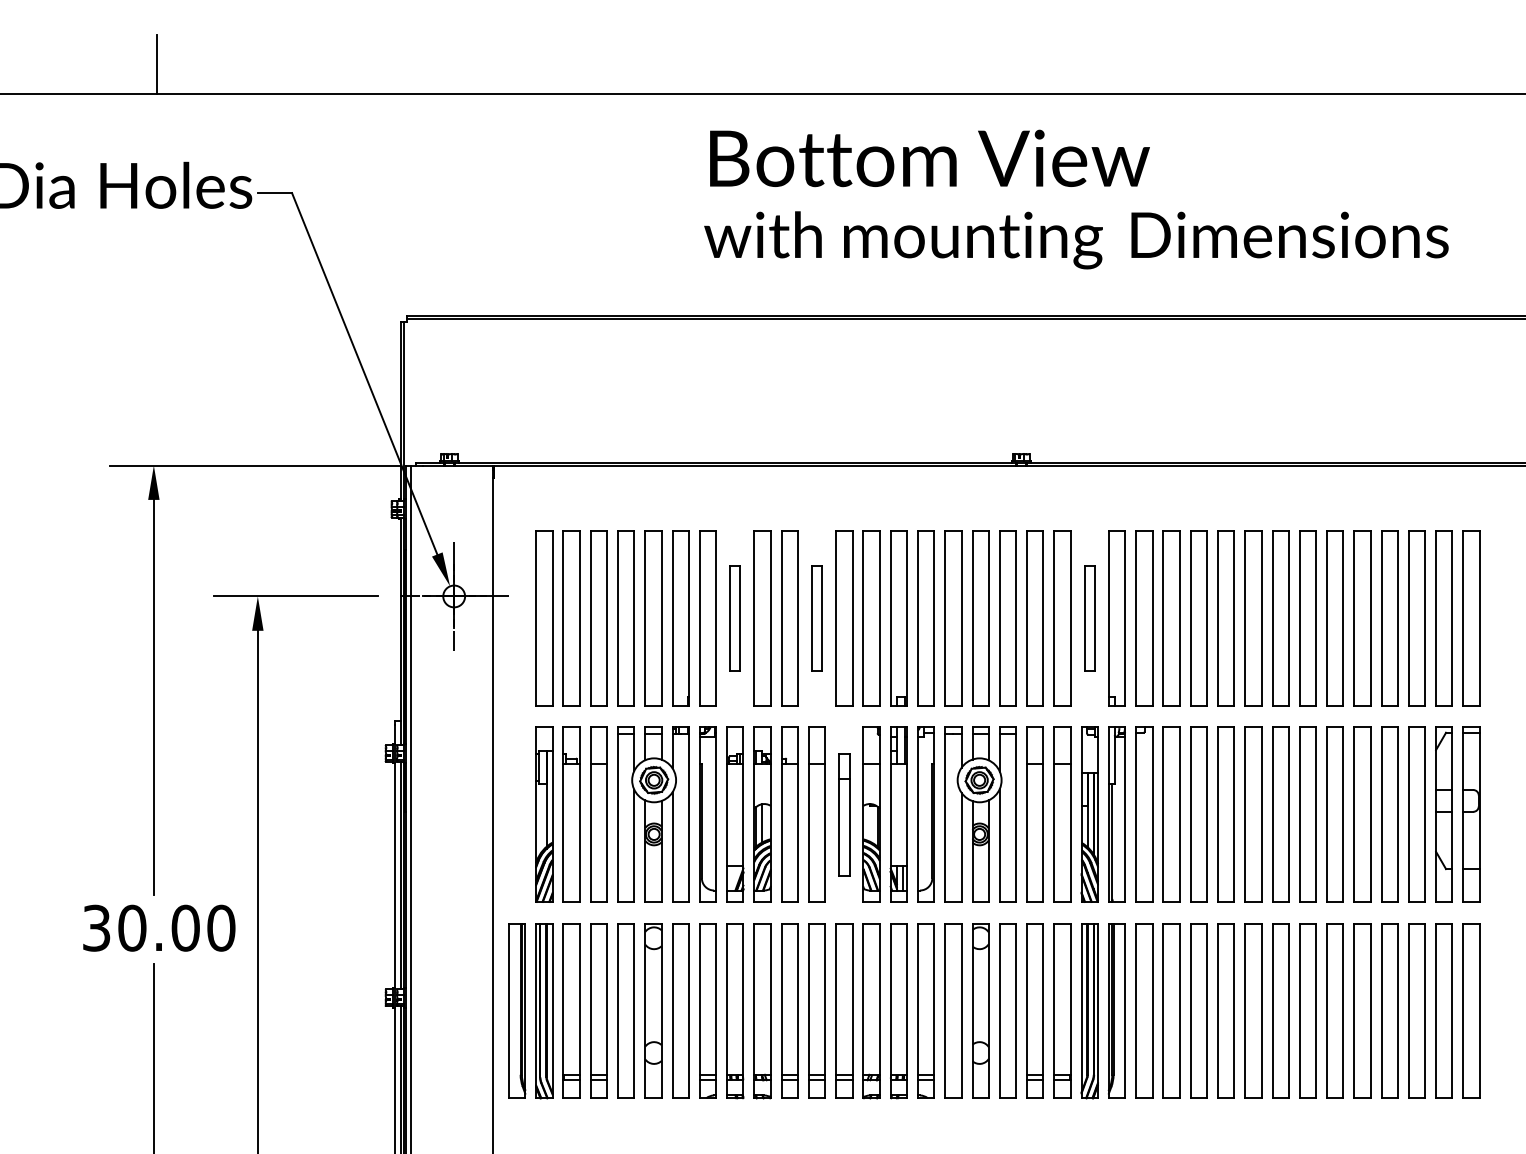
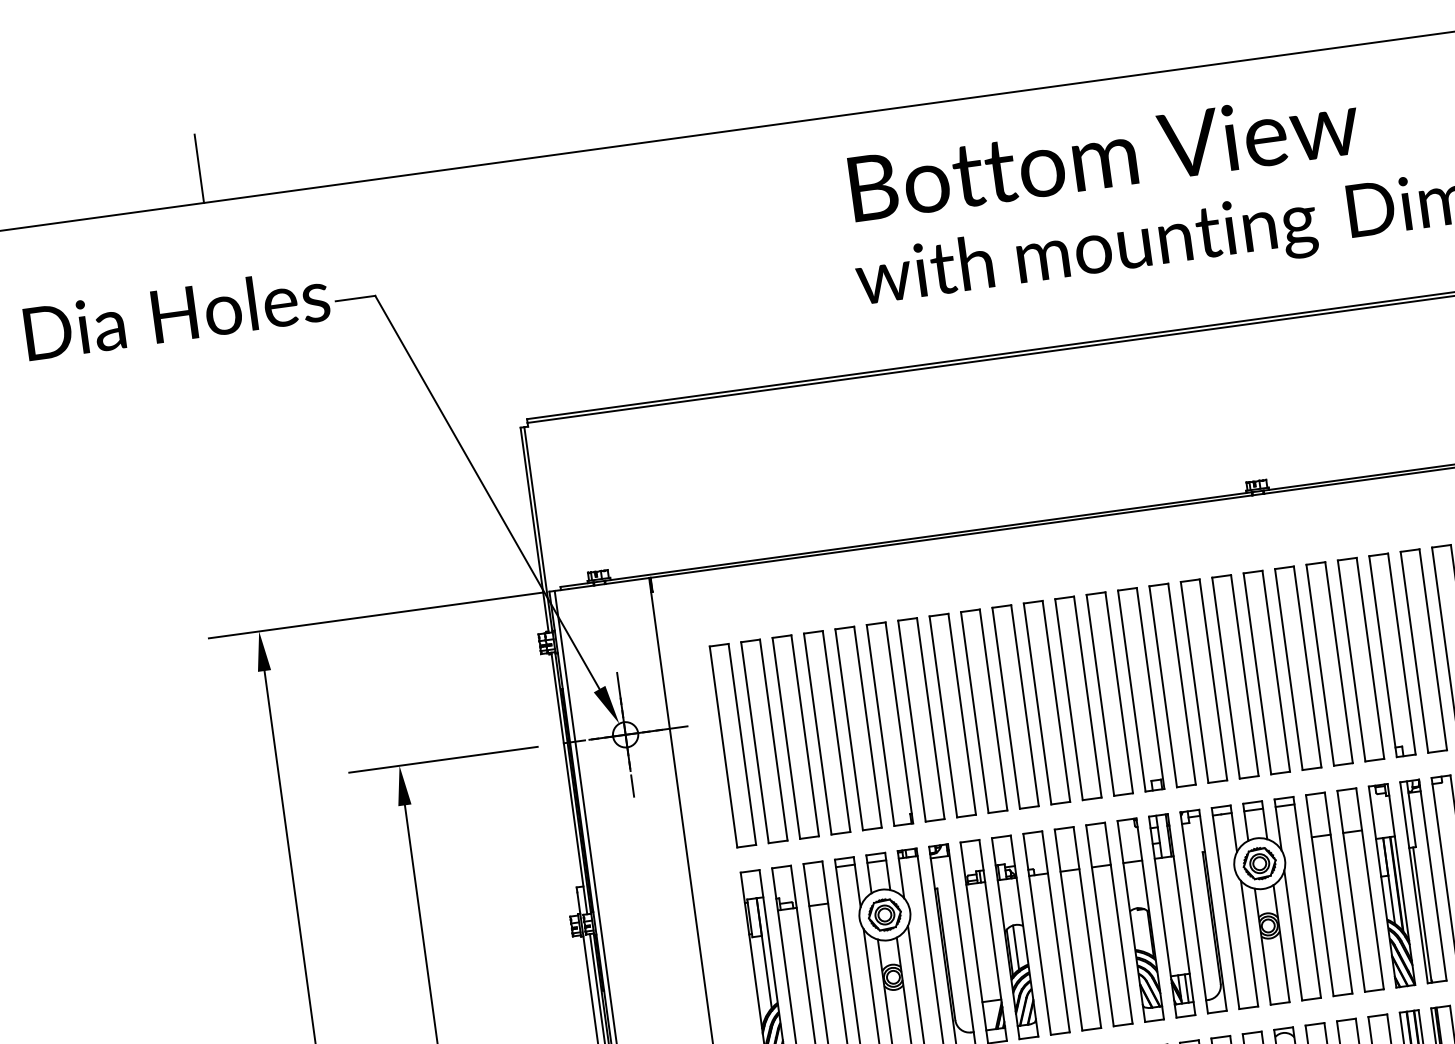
part: (734, 618) -> (951, 715), size x1.67
part: (816, 618) -> (1046, 703), size x1.67
part: (1089, 618) -> (1360, 659), size x1.67
part: (844, 814) -> (1109, 924), size x1.43

